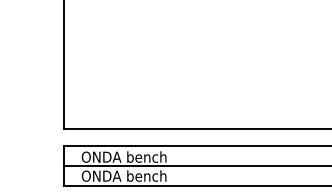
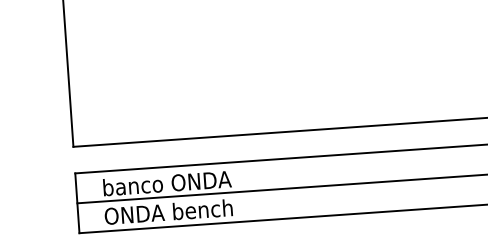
text: (123, 156) -> (165, 182), ONDA bench -> banco ONDA

